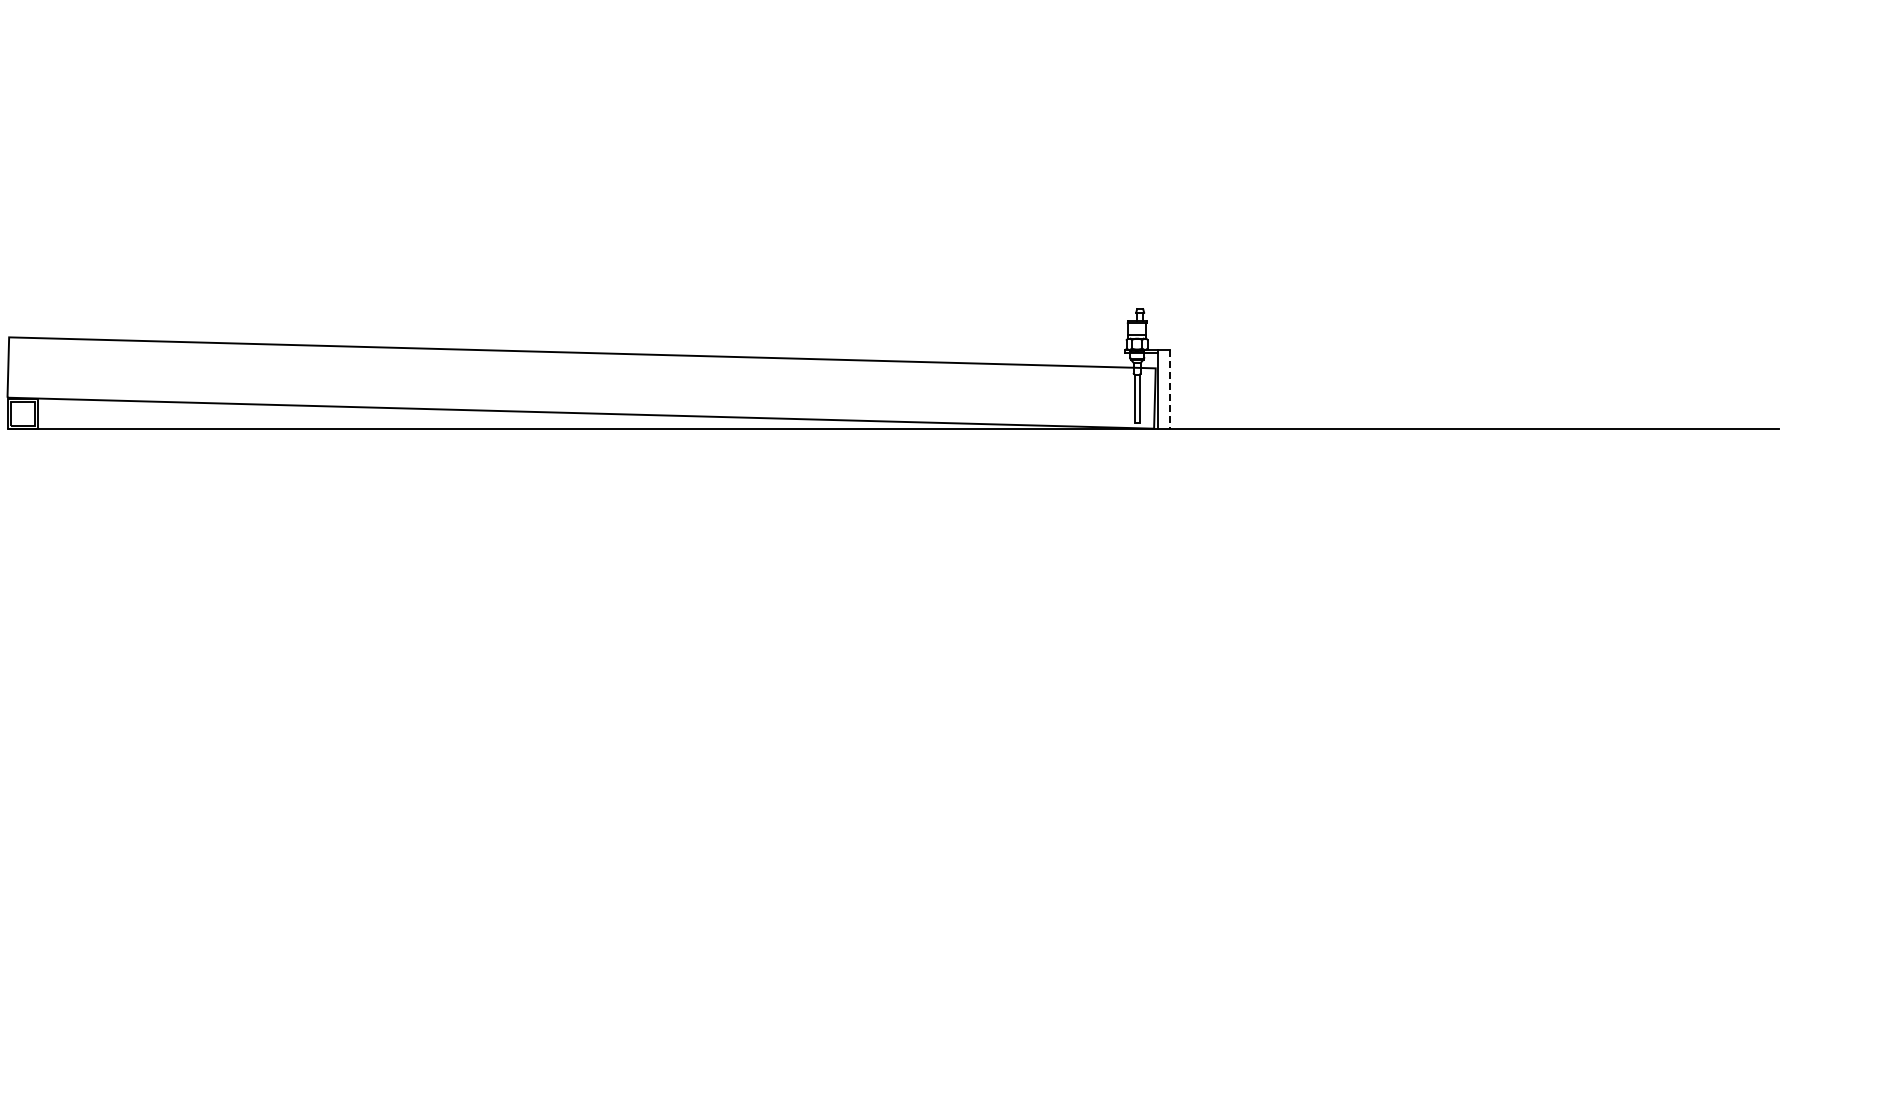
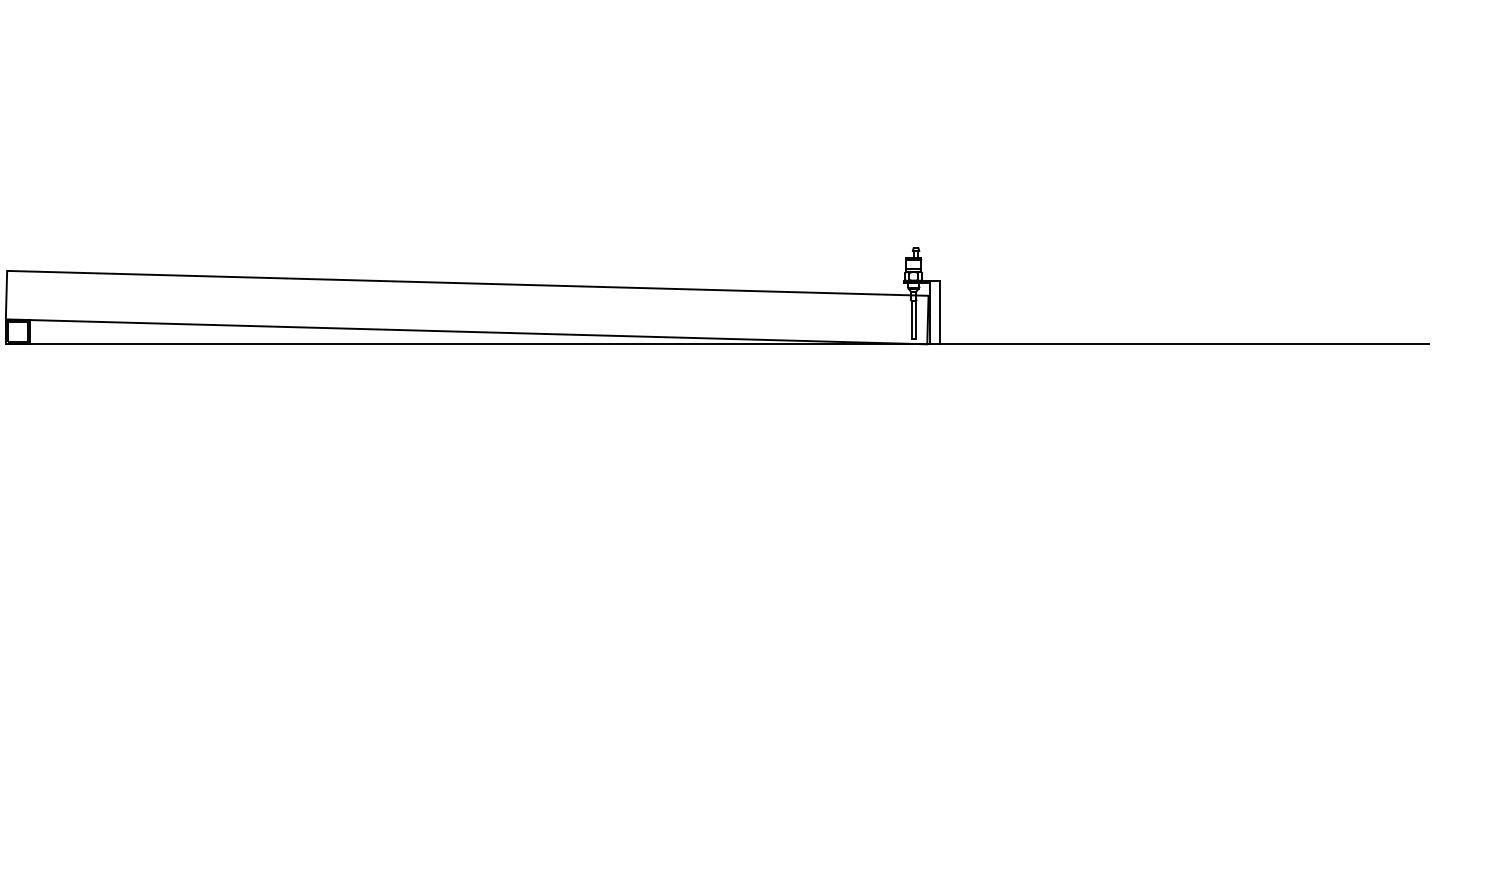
line: (1169, 389) -> (939, 312), dashed -> solid

